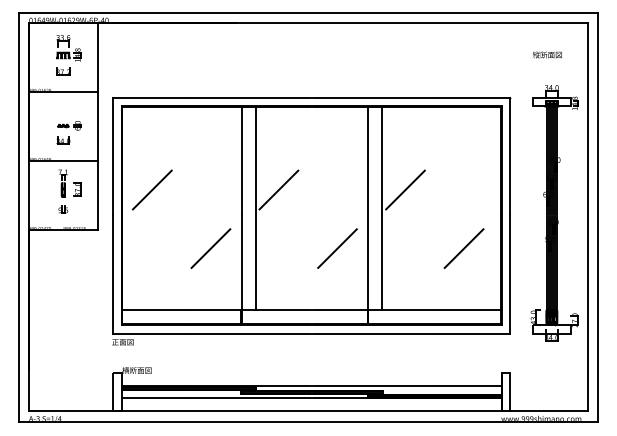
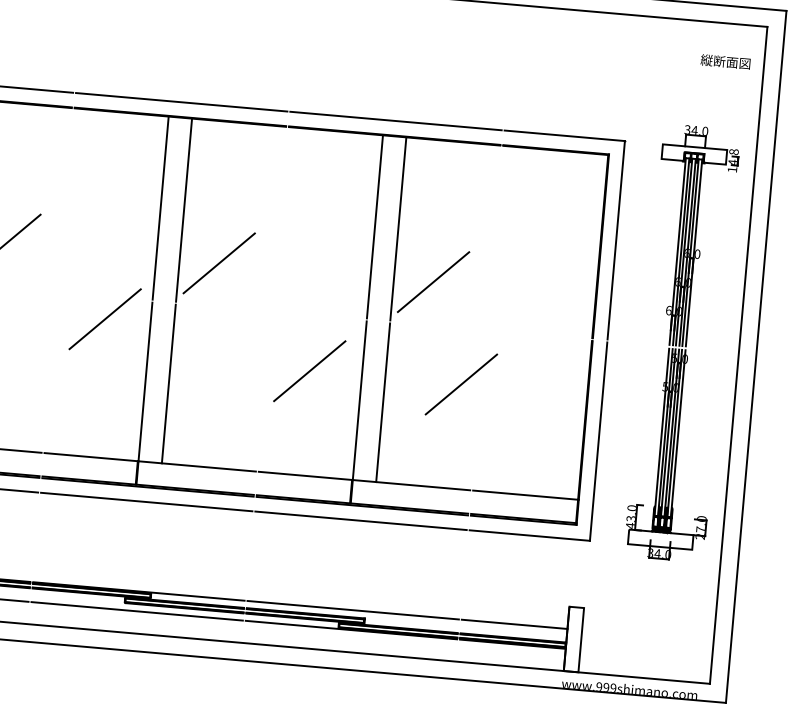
text: (546, 54) -> (724, 60), moved
line: (210, 248) -> (104, 318), moved
line: (463, 248) -> (460, 384), moved

